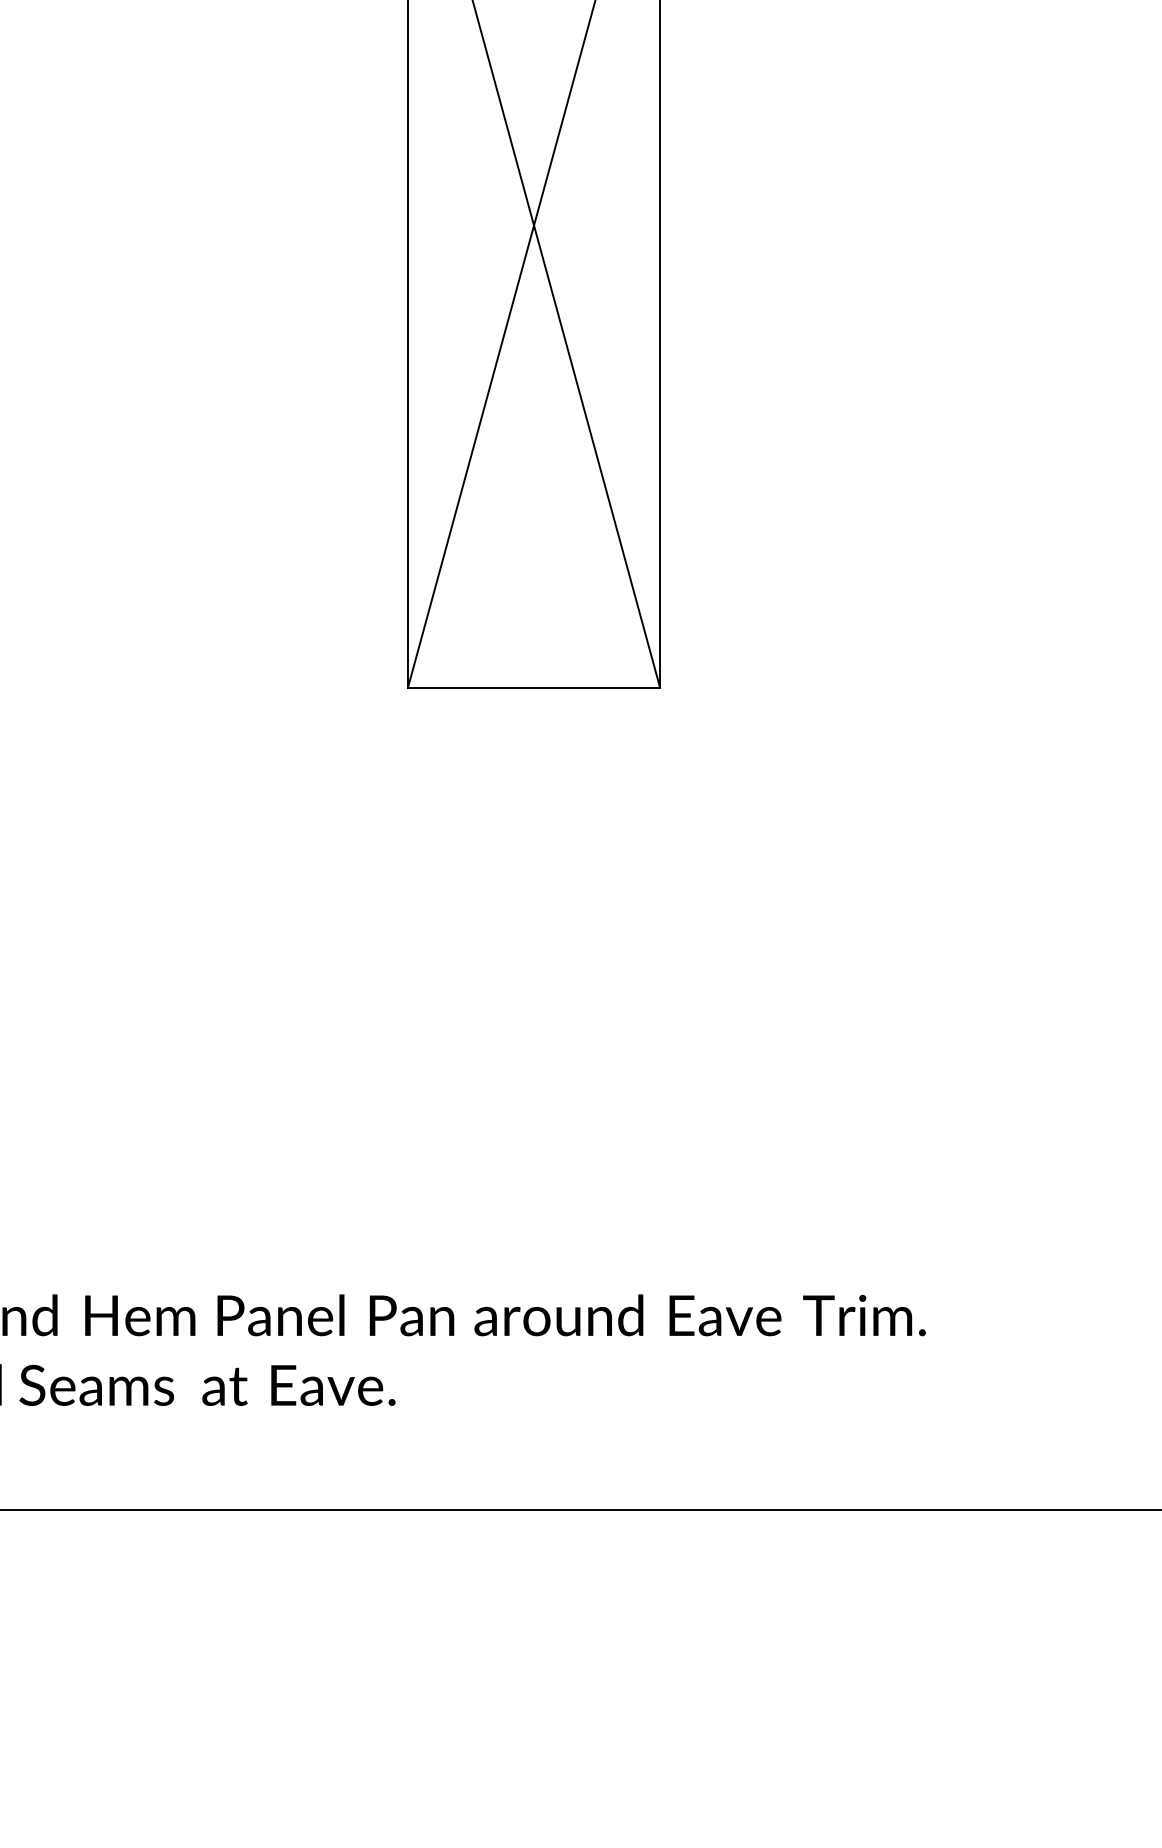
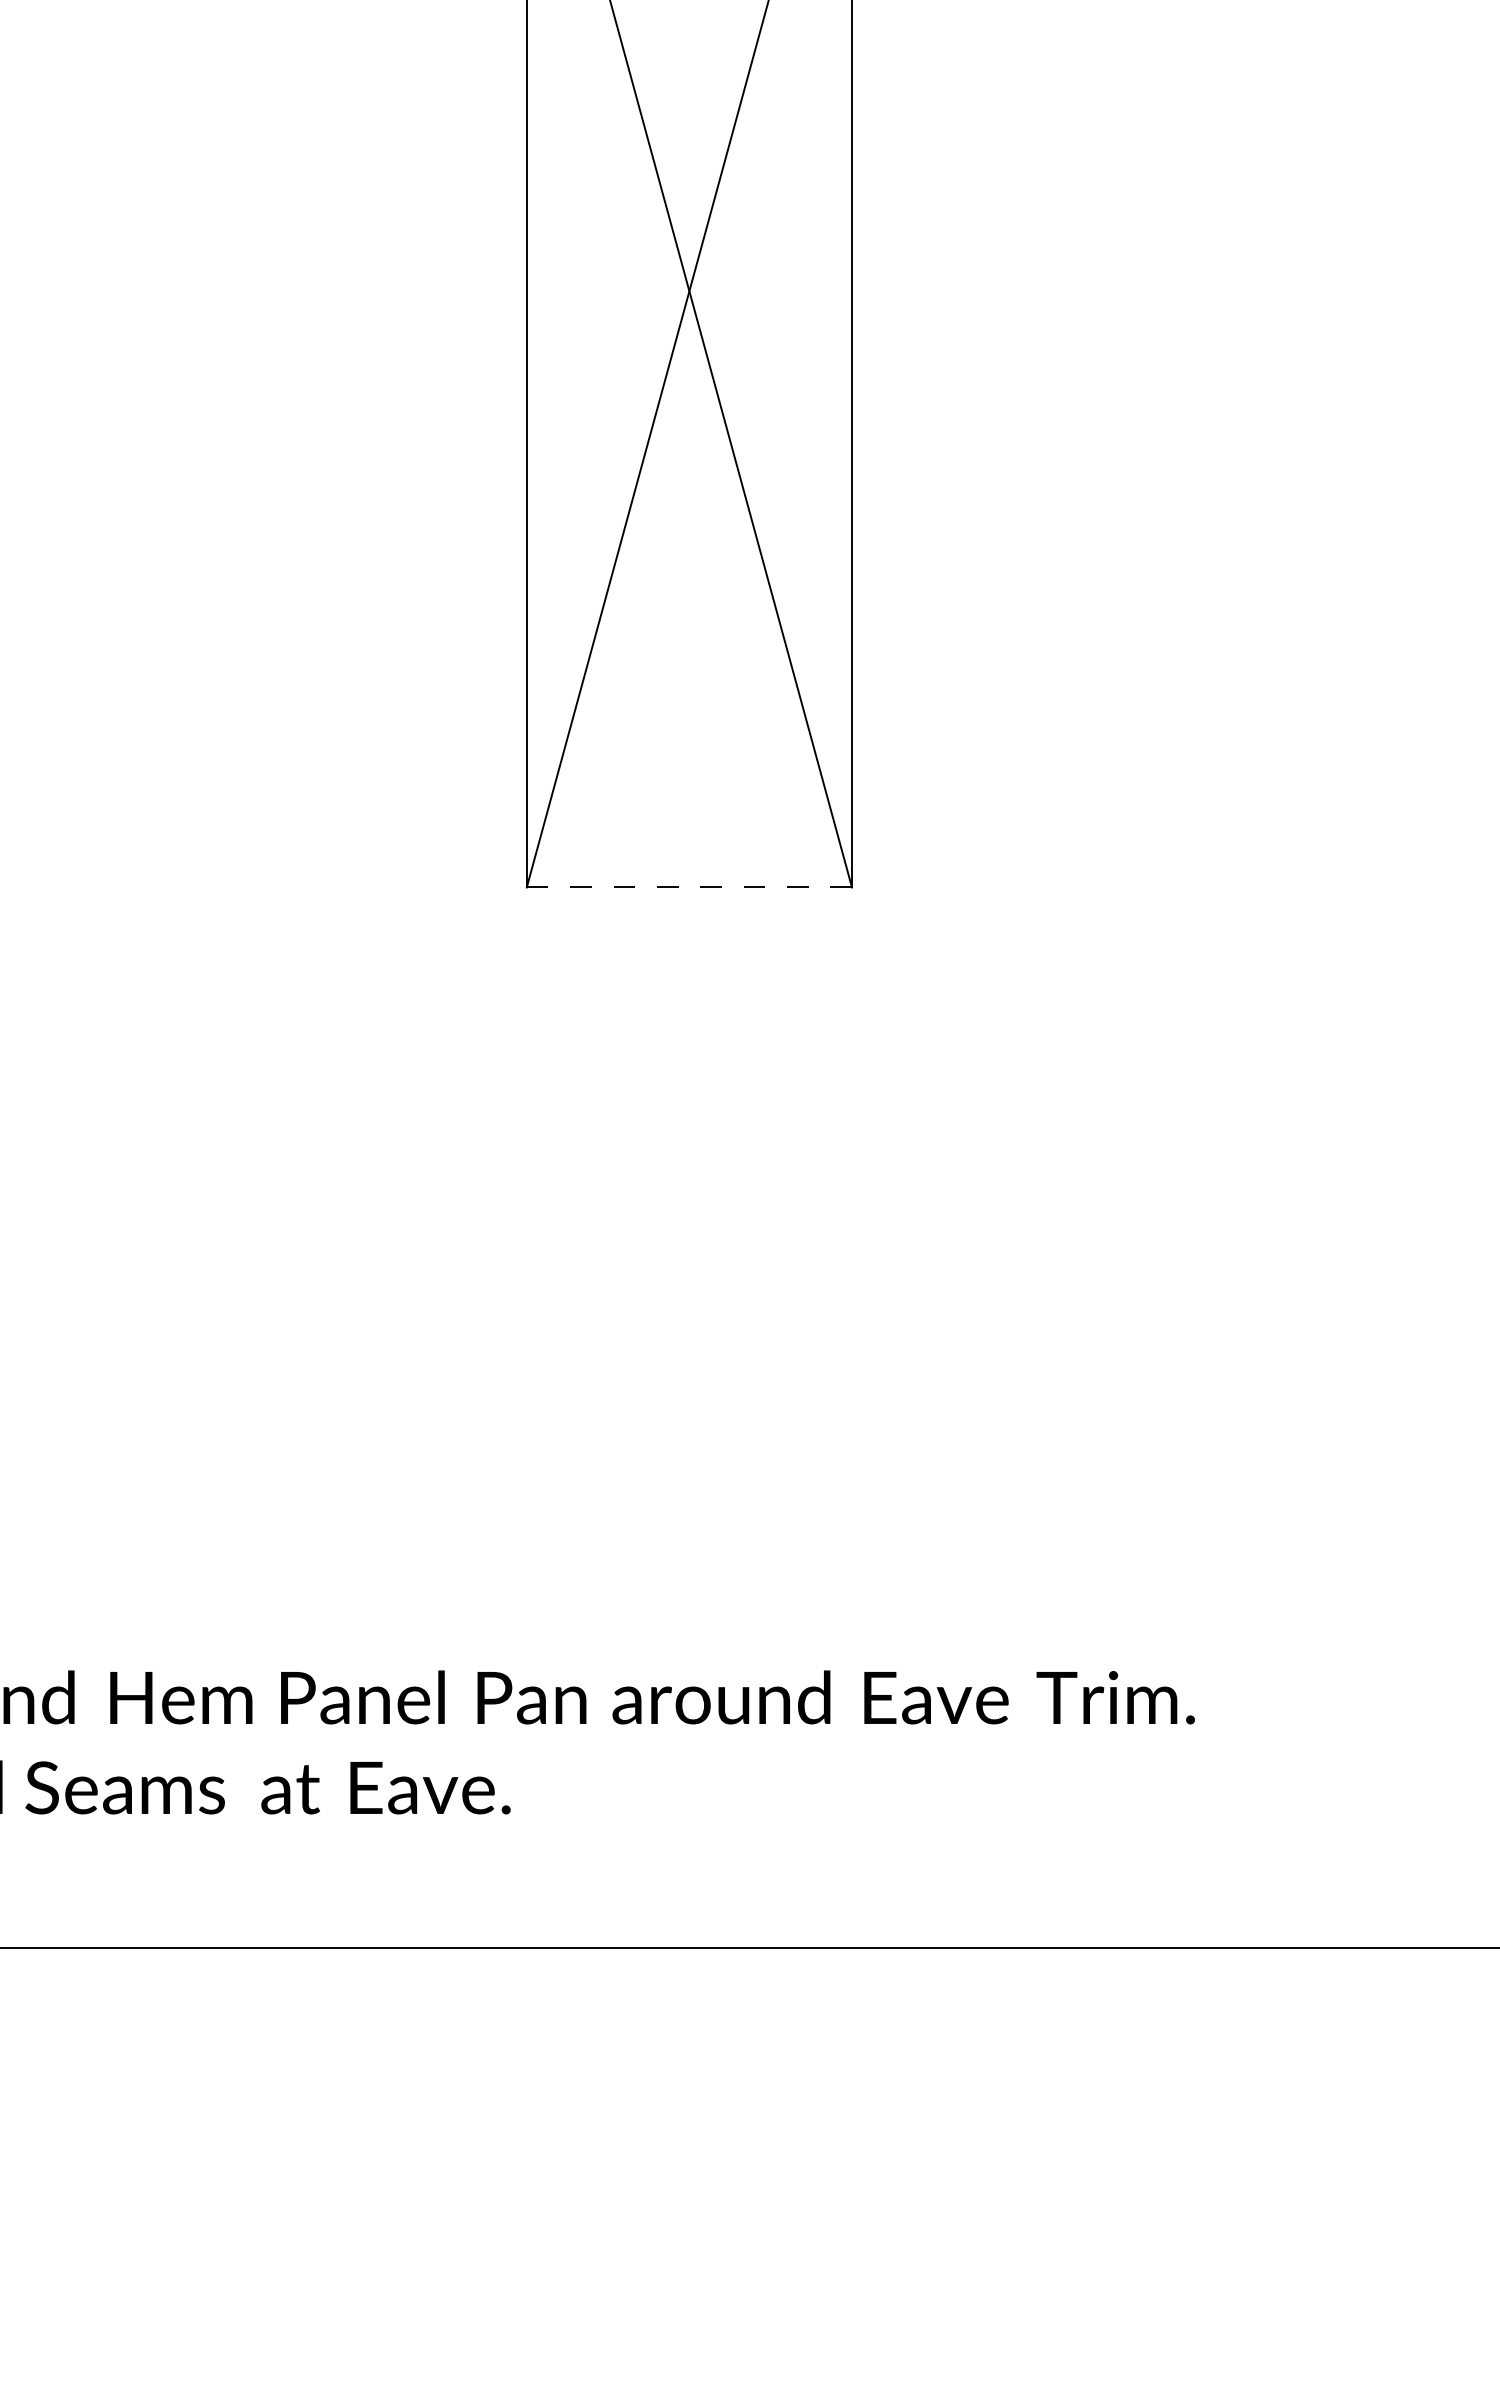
line: (534, 687) -> (689, 887), solid -> dashed

